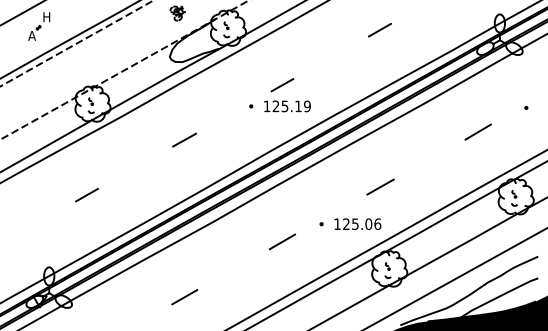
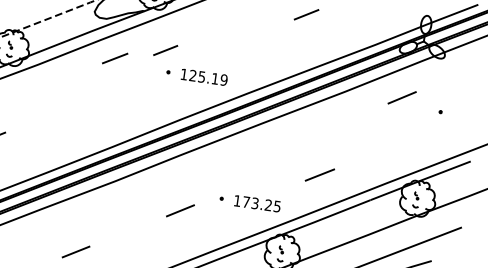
line: (282, 85) -> (165, 50), moved
line: (477, 131) -> (401, 97), moved
line: (184, 139) -> (115, 57), moved
line: (380, 186) -> (319, 174), moved
text: (362, 224) -> (262, 204), 125.06 -> 173.25

